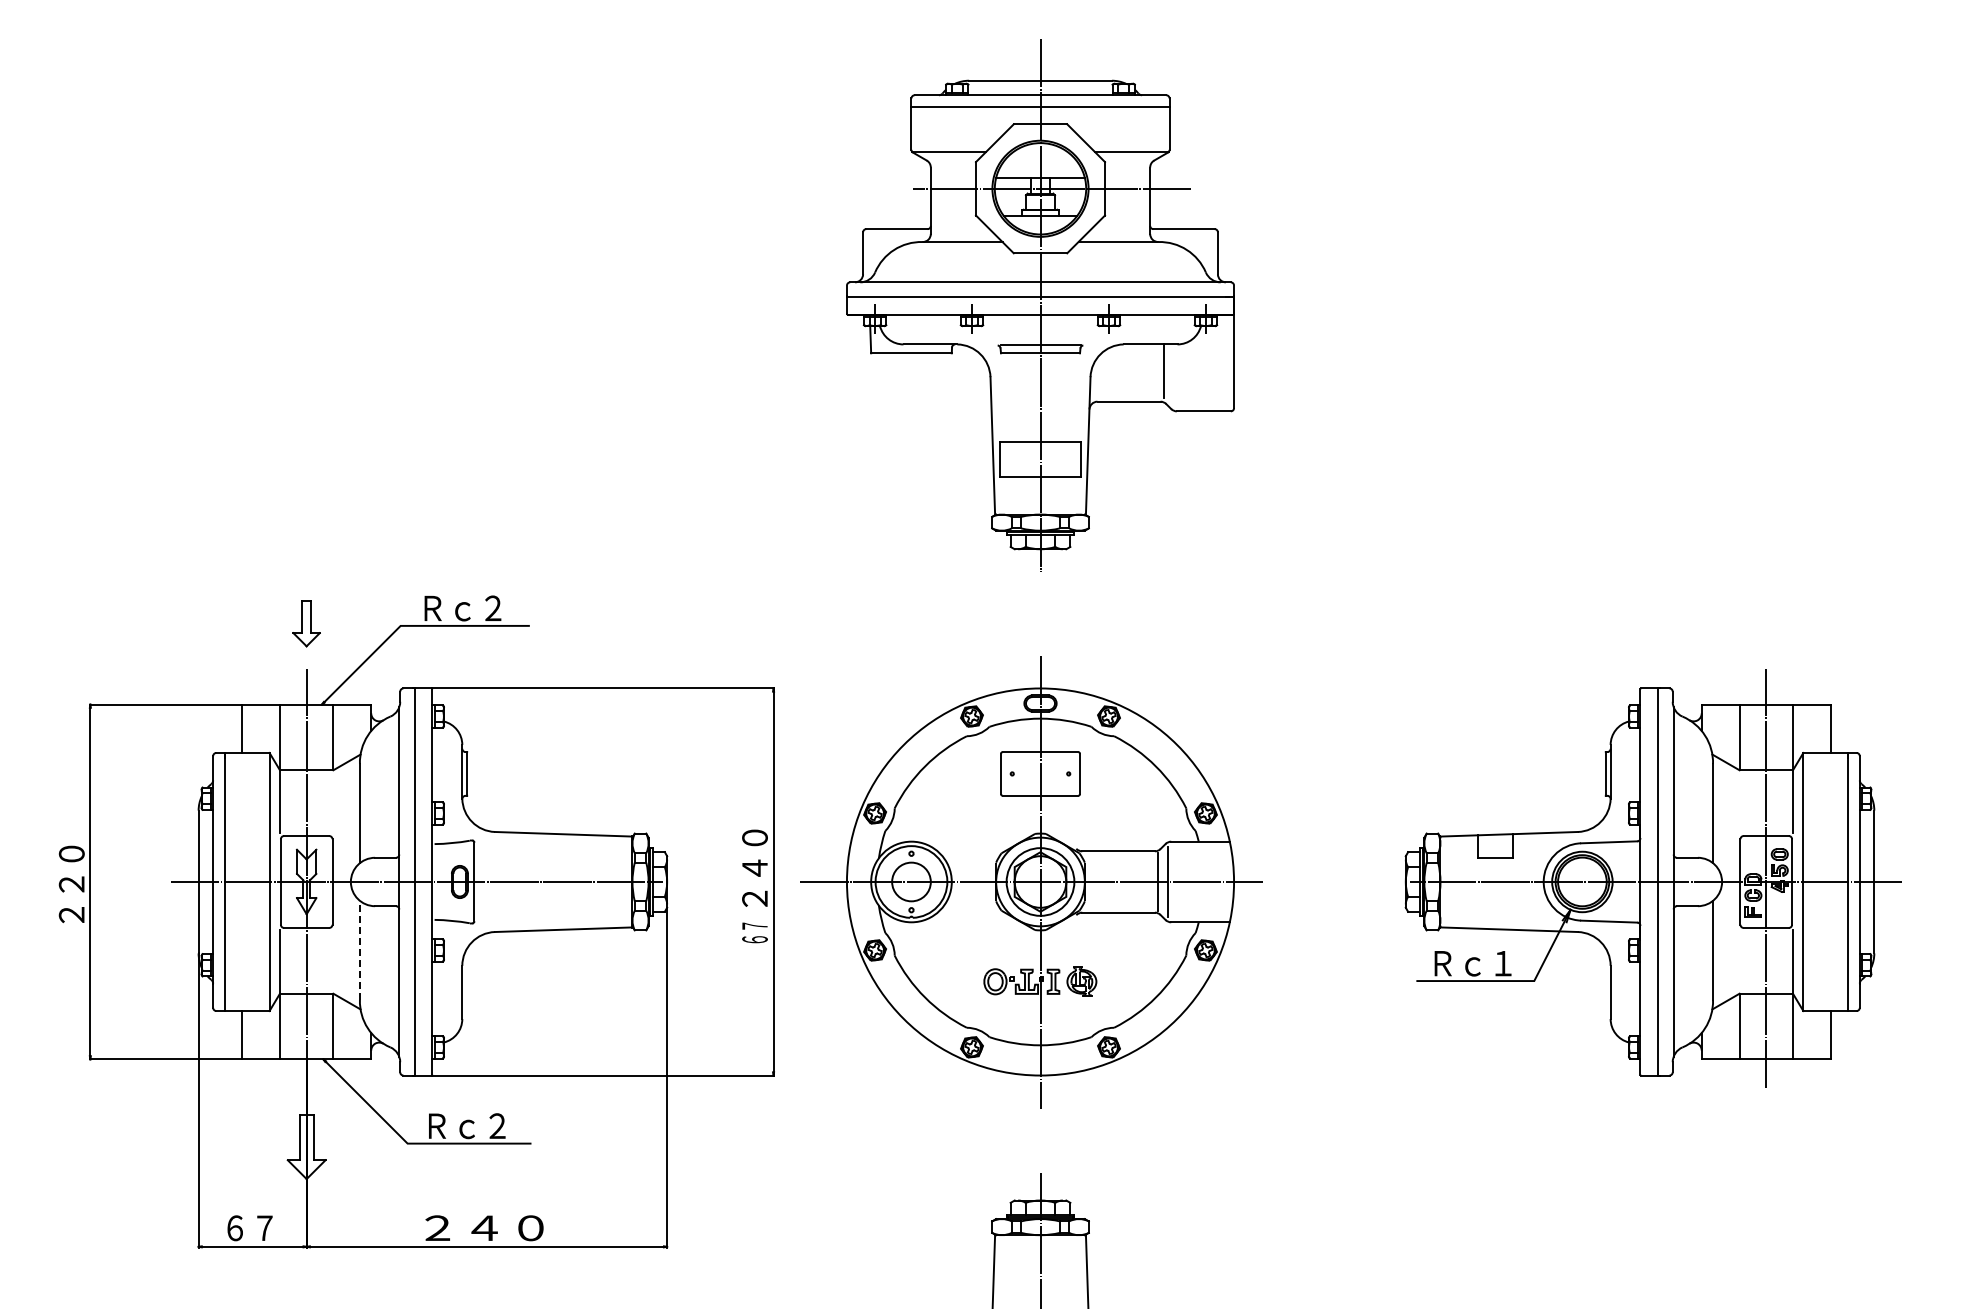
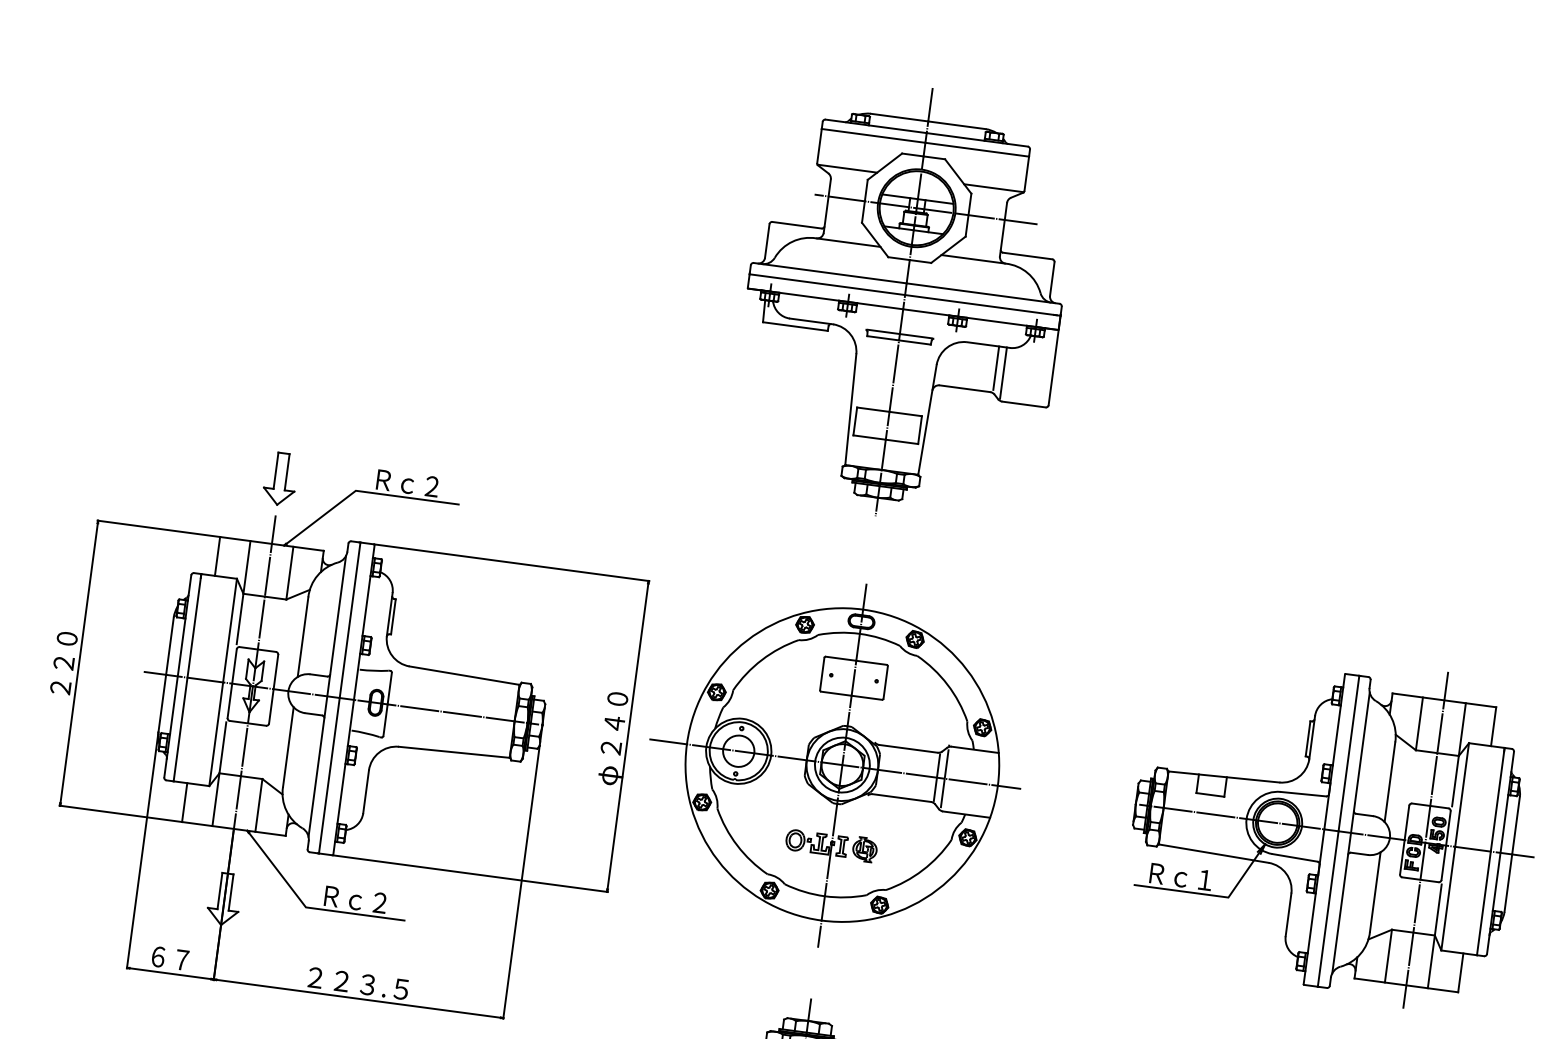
line: (1173, 376) -> (1003, 373), added
part: (306, 623) -> (280, 478), size x1.43
text: (757, 932) -> (609, 775), ６７ -> φ
line: (359, 950) -> (288, 747), dashed -> solid
text: (484, 1228) -> (358, 983), ２４０ -> ２２３.５

